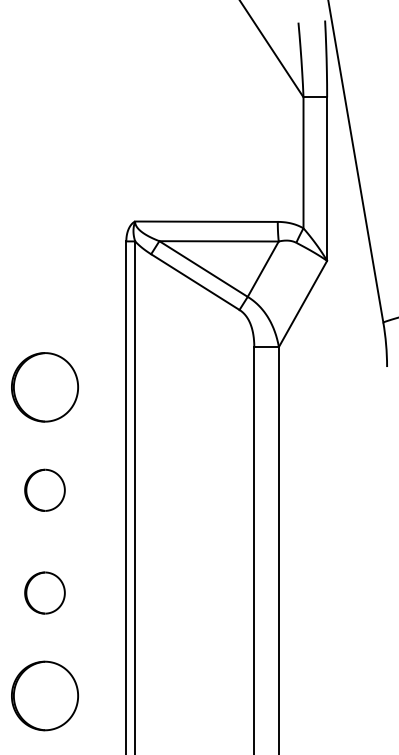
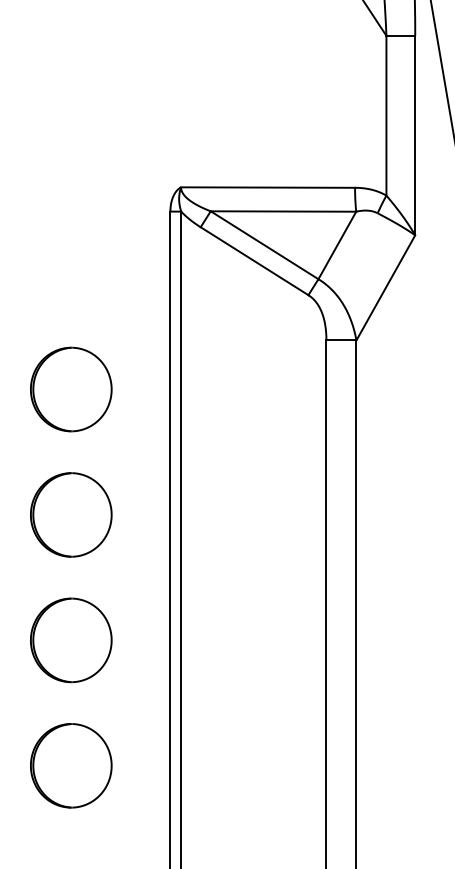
part: (44, 490) -> (70, 515), size x1.67
part: (44, 592) -> (70, 639), size x1.67

